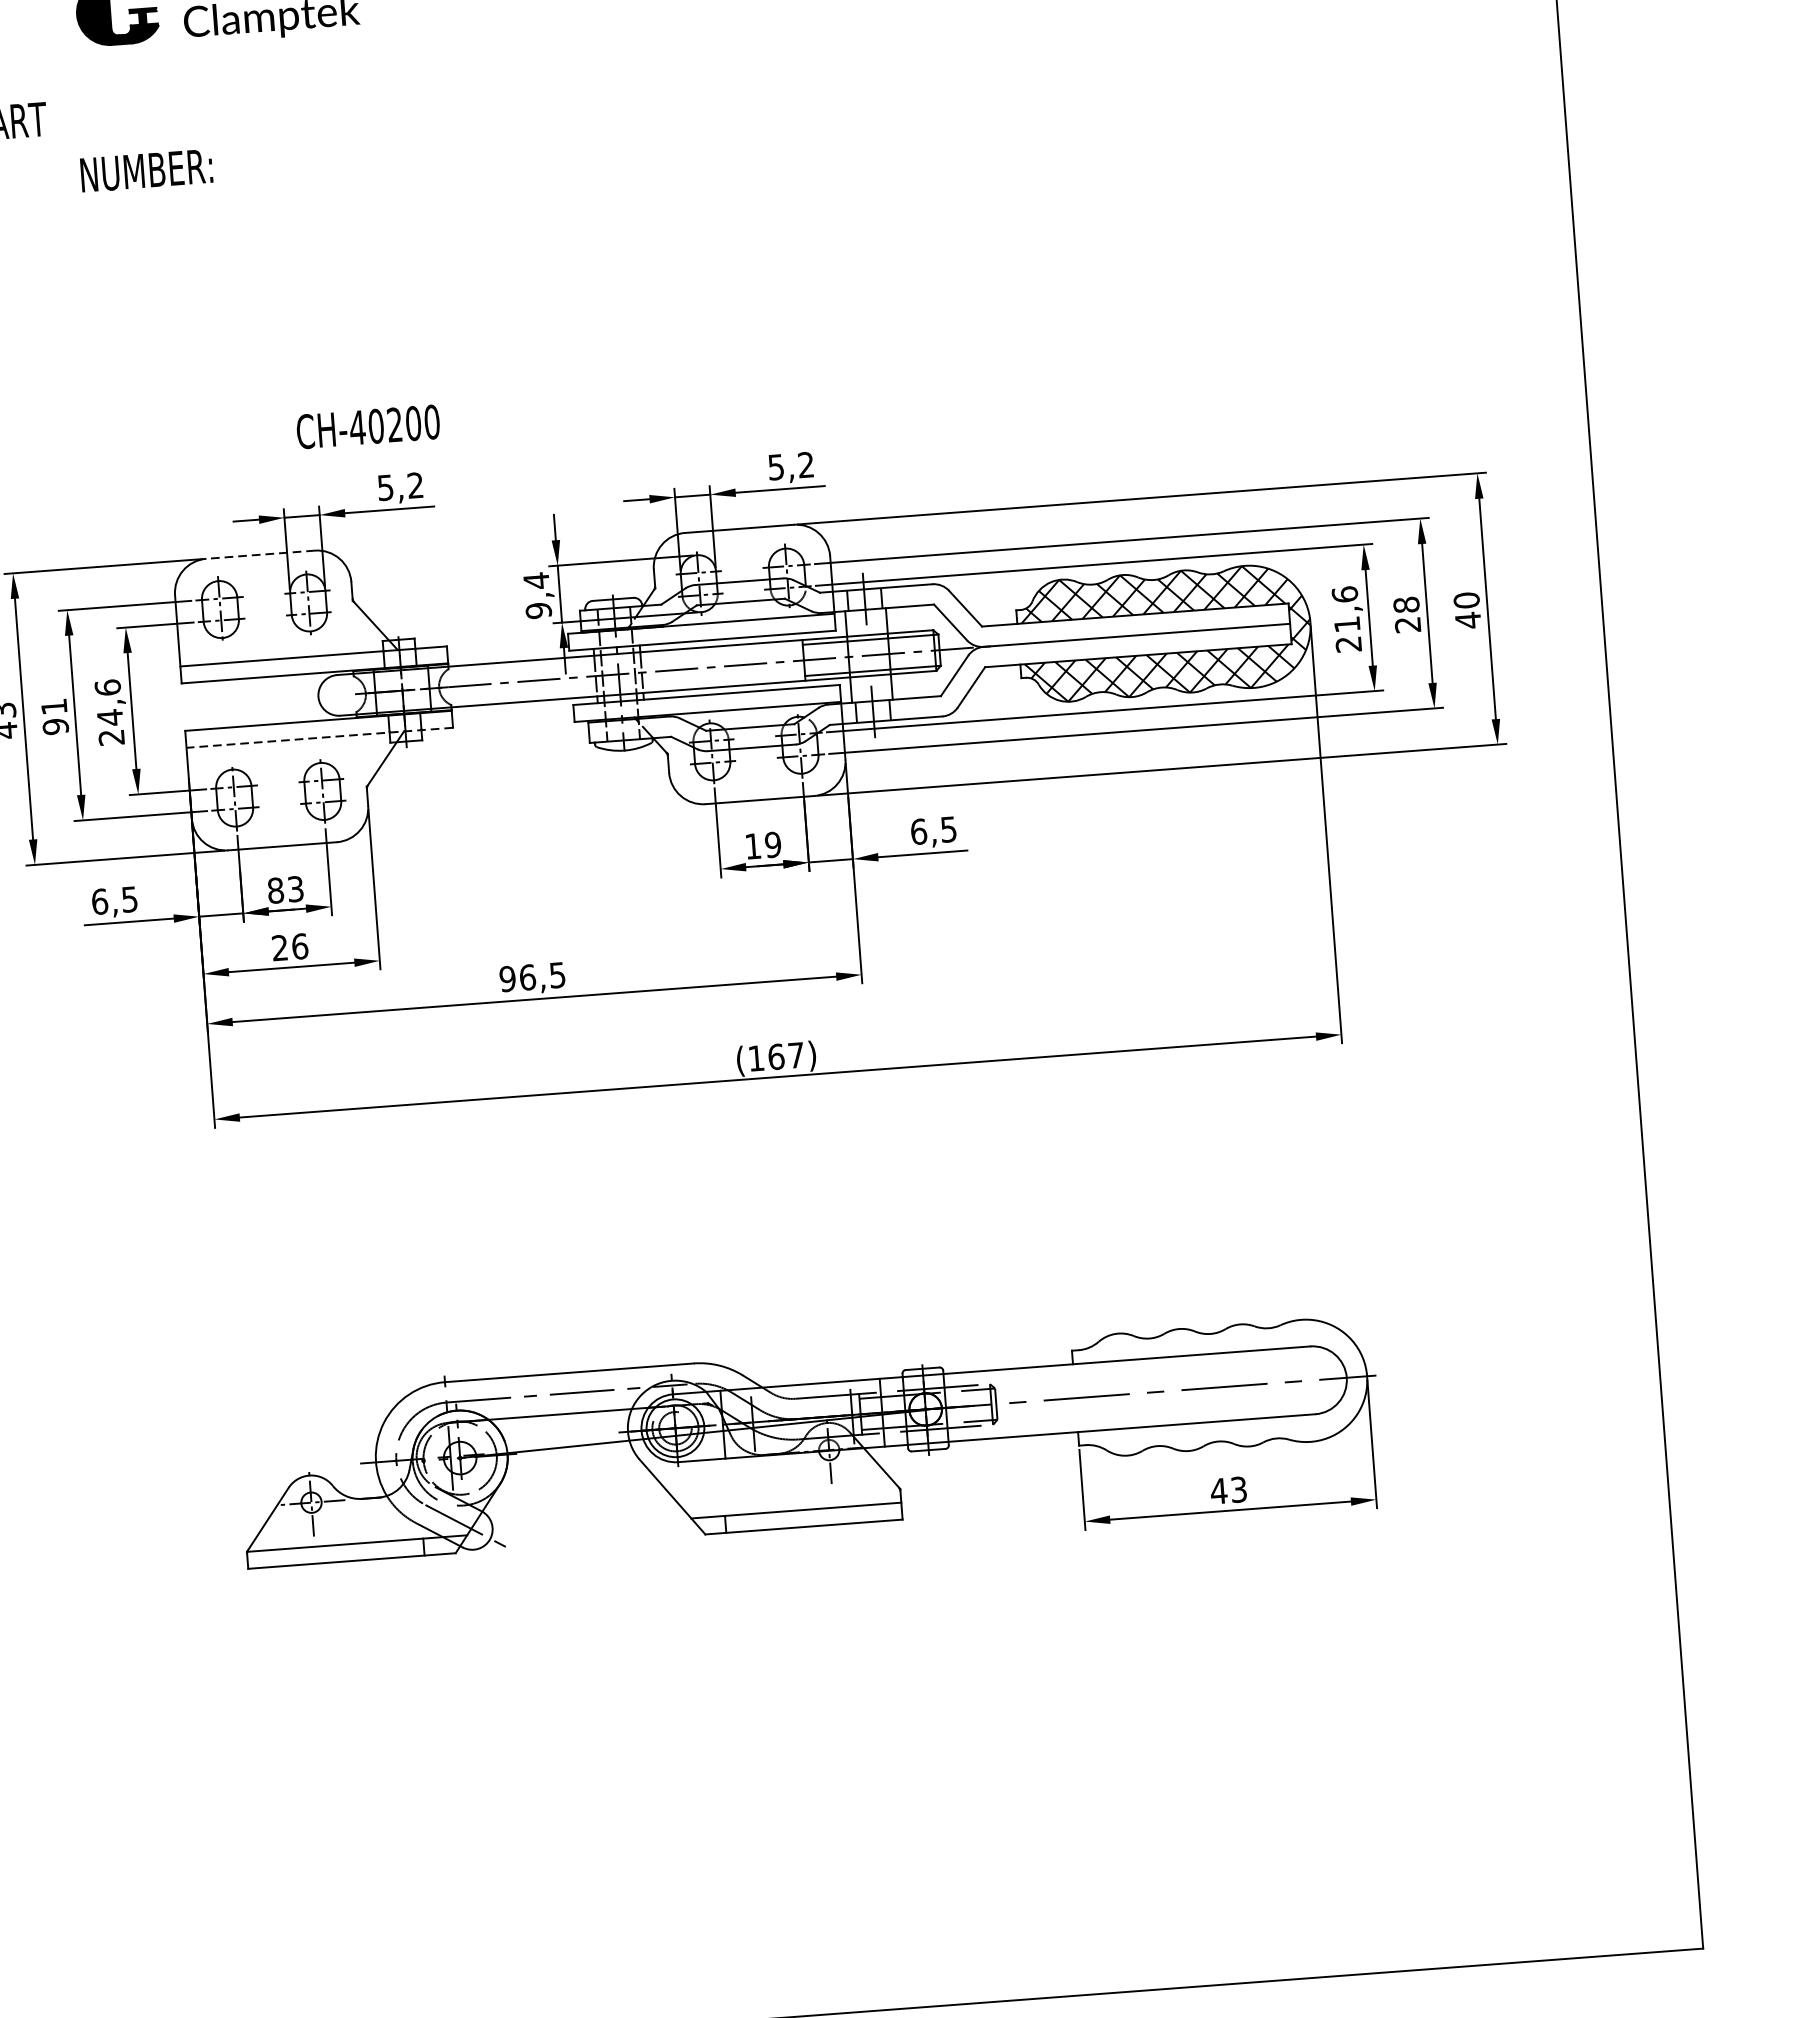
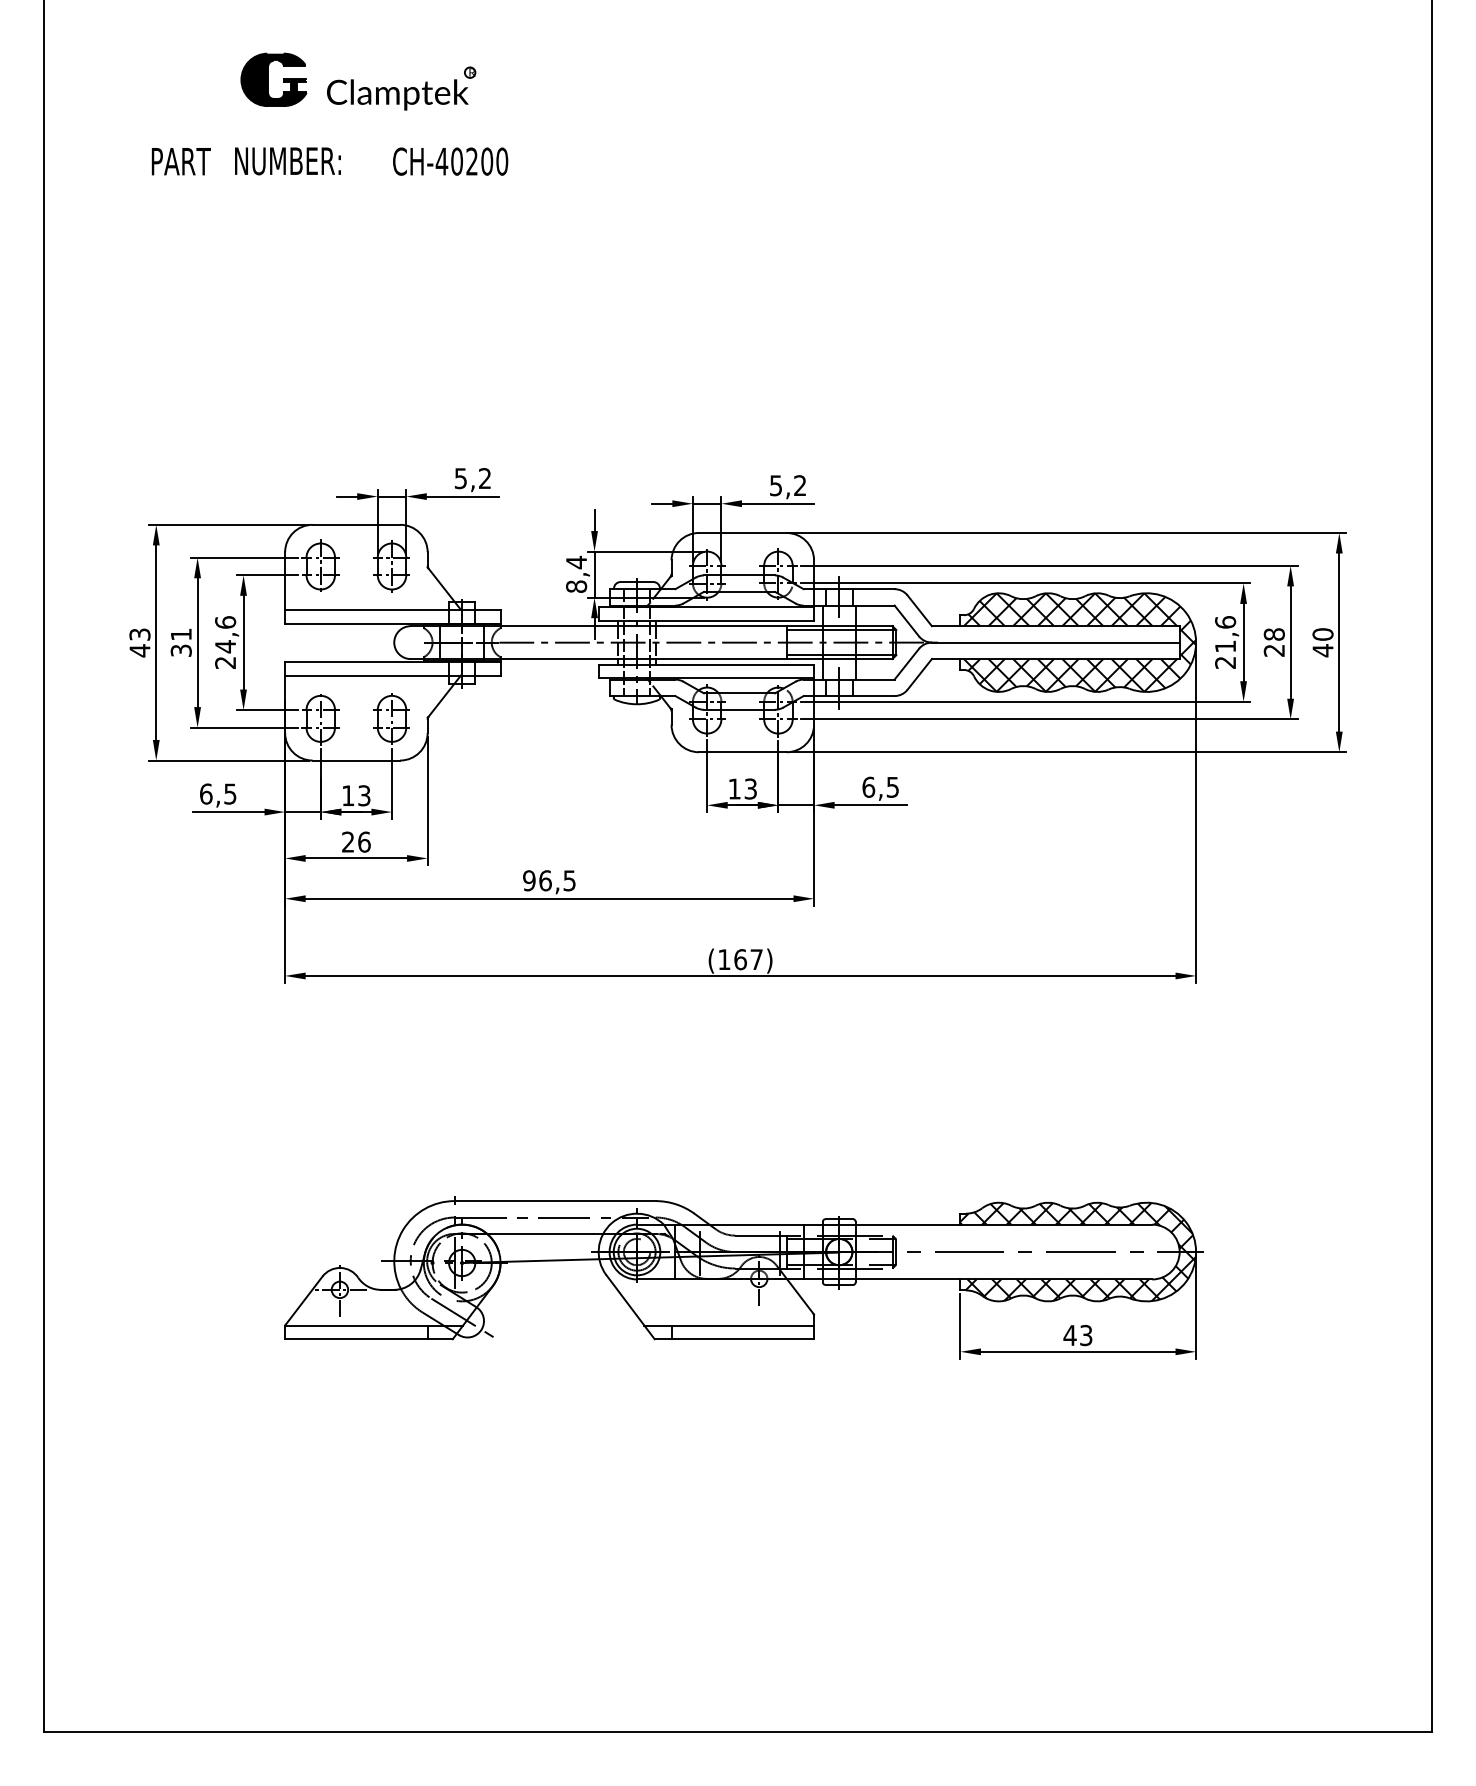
text: (146, 171) -> (287, 161), moved
text: (368, 426) -> (450, 161), moved
line: (260, 554) -> (356, 524), dashed -> solid
text: (538, 610) -> (576, 586), 9,4 -> 8,4
text: (54, 726) -> (180, 650), 91 -> 31
line: (319, 737) -> (392, 675), dashed -> solid
text: (772, 844) -> (750, 788), 19 -> 13
text: (276, 890) -> (348, 795), 83 -> 13
hatch: (1220, 1386) -> (1077, 1251), added

